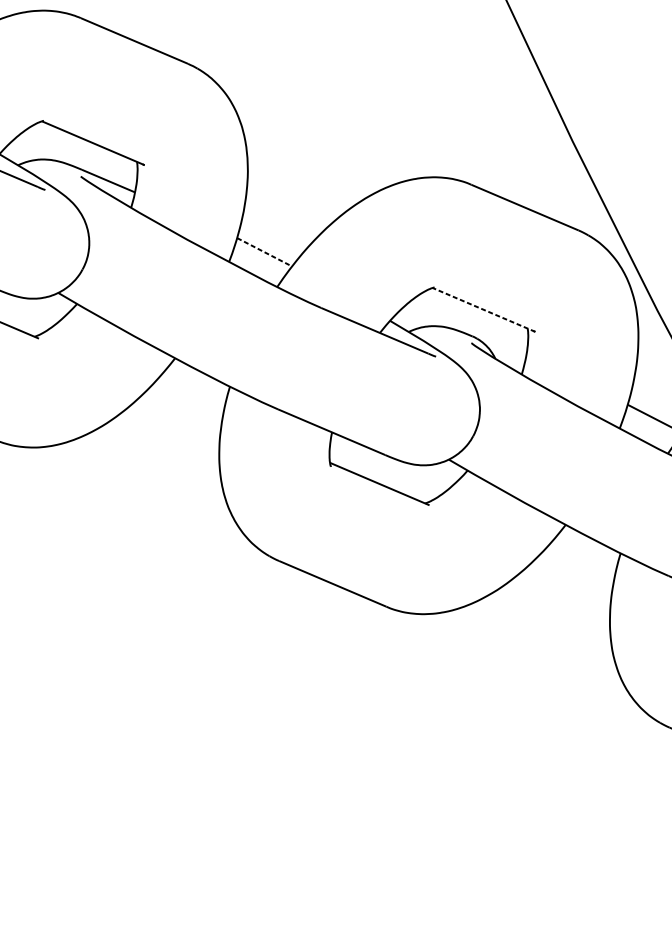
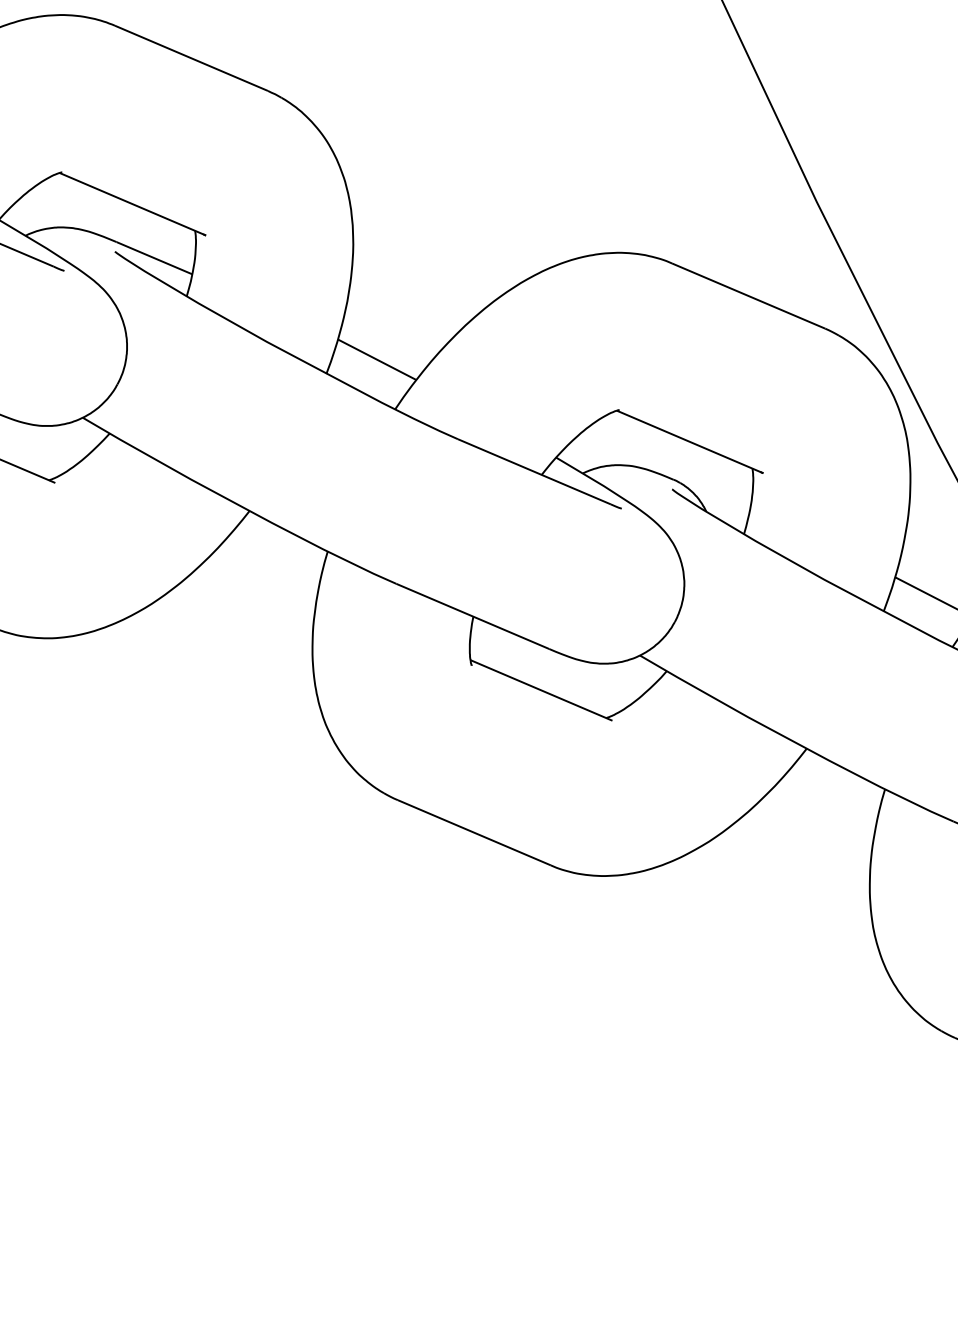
line: (264, 252) -> (377, 359), dashed -> solid
line: (484, 309) -> (690, 441), dashed -> solid

